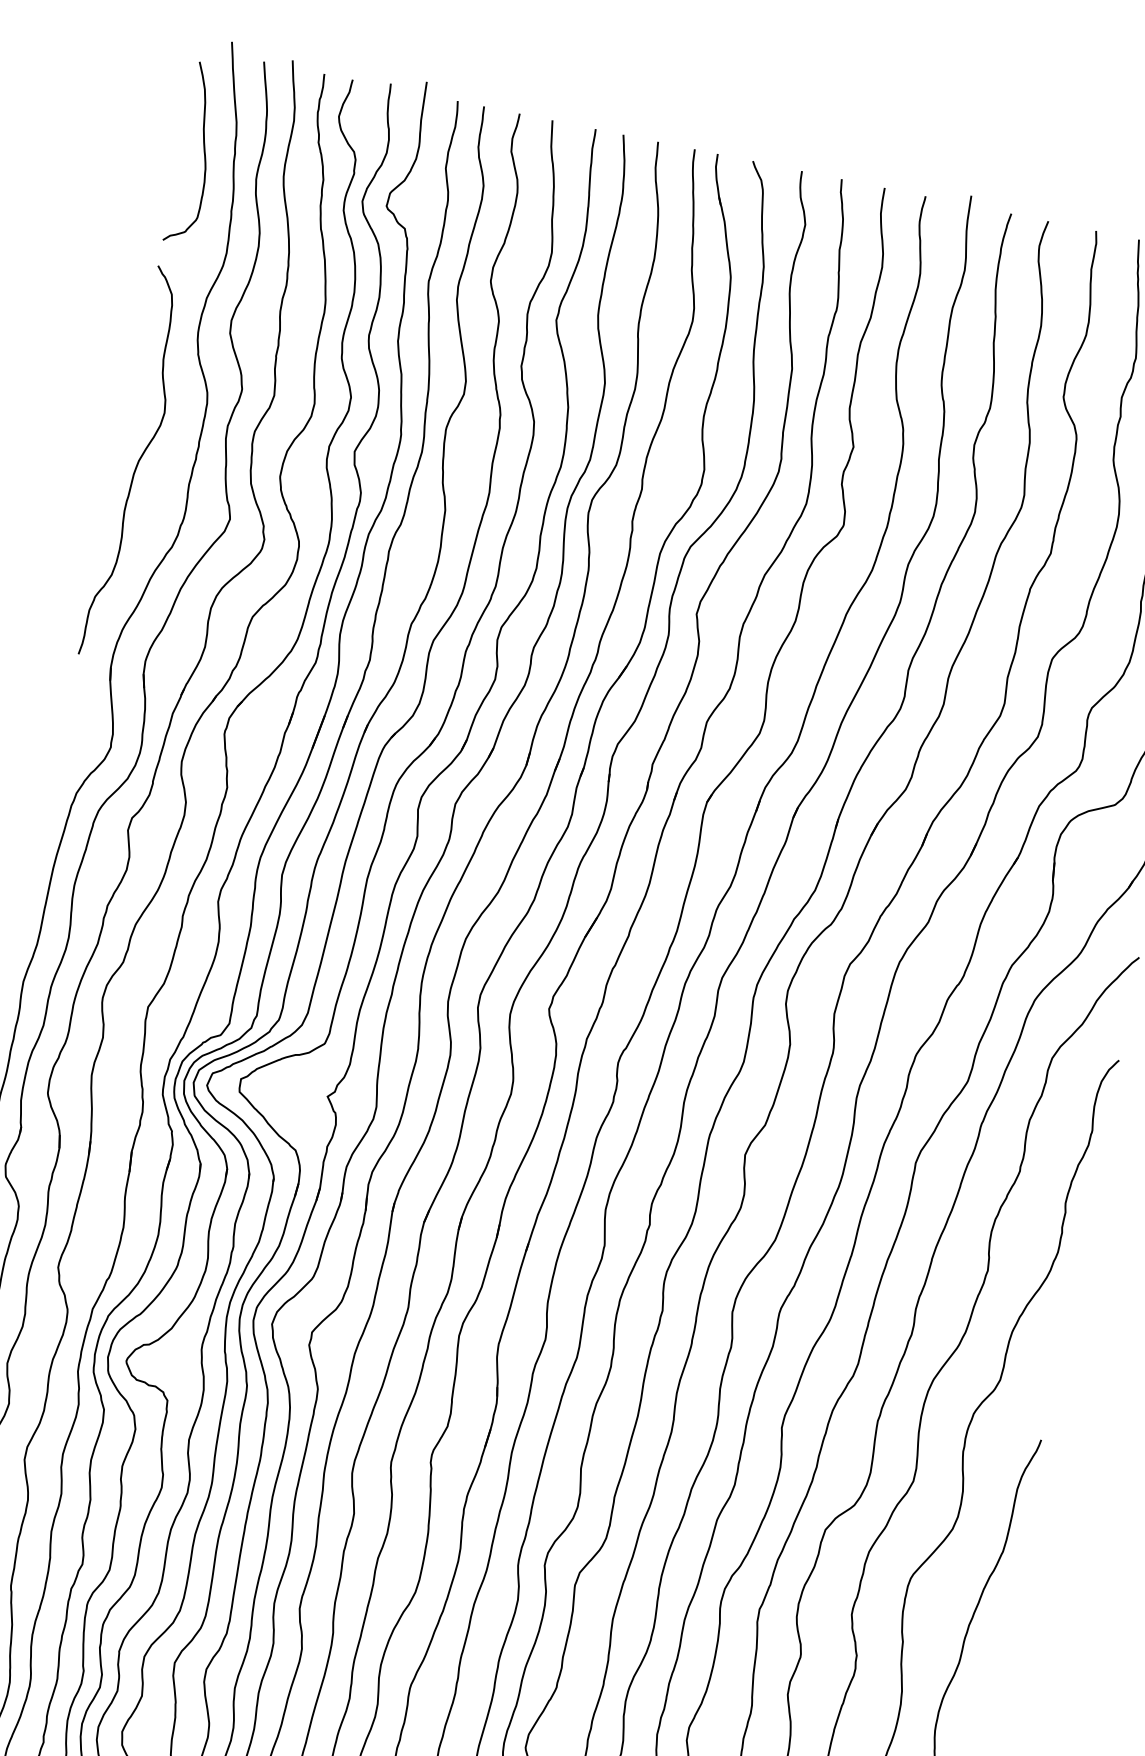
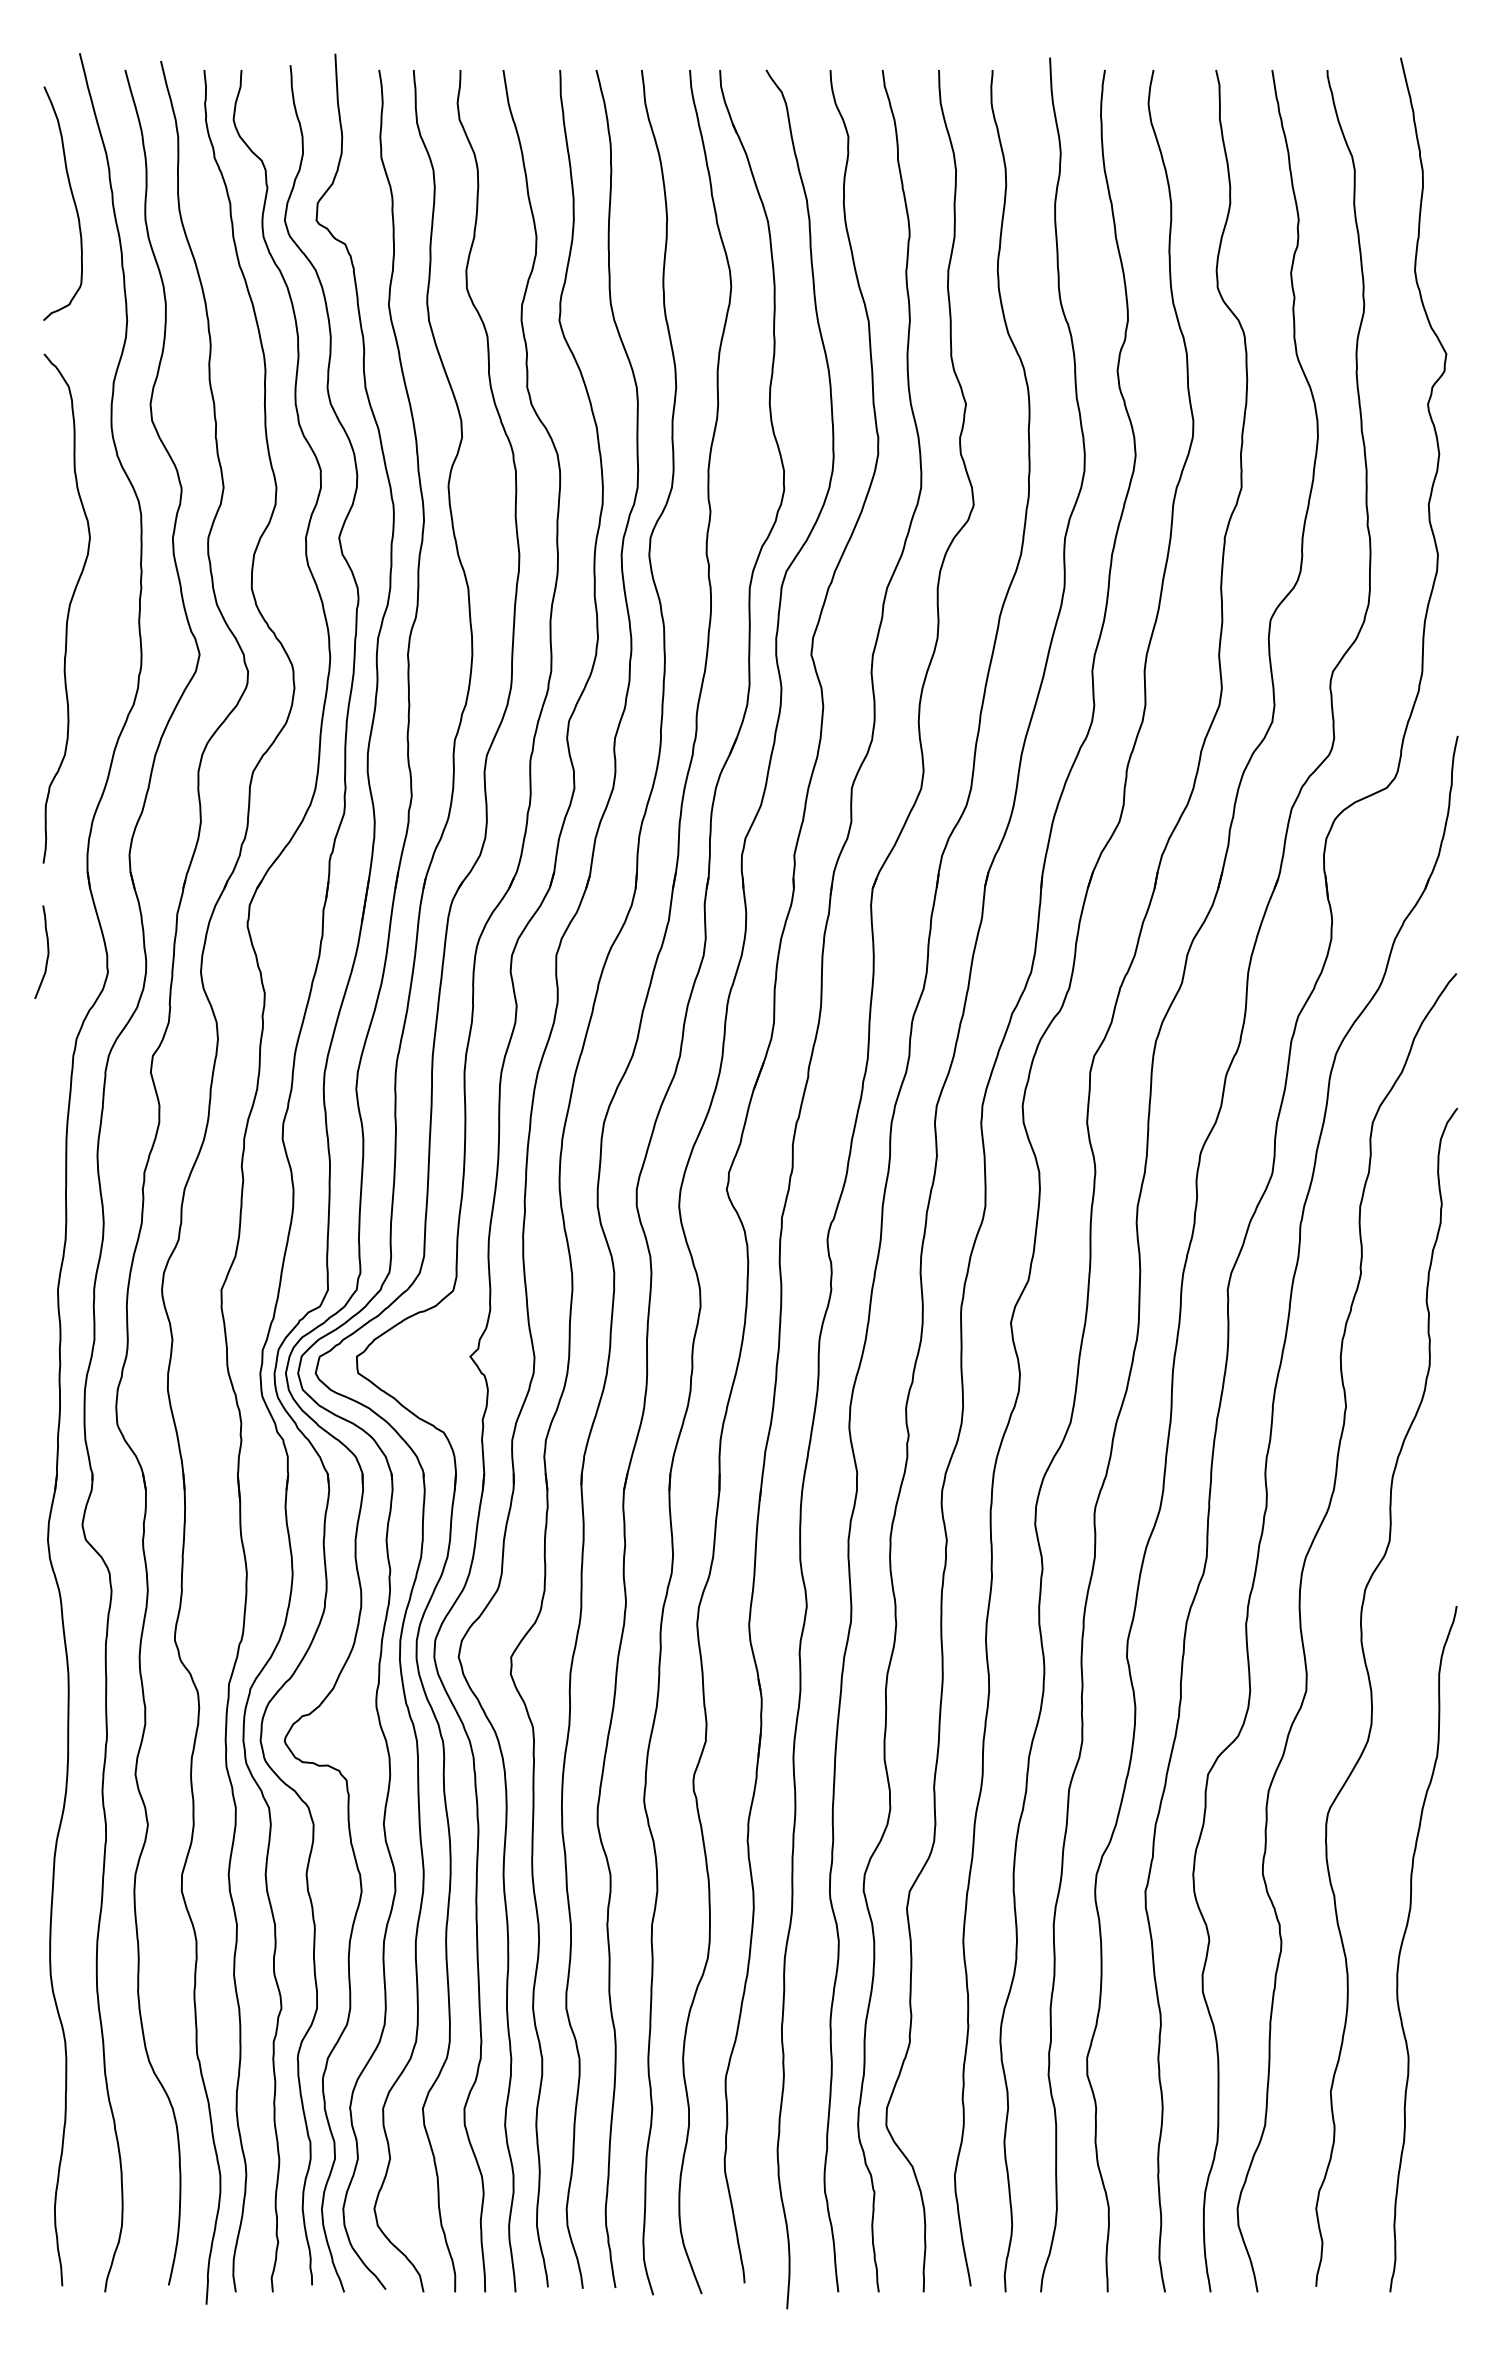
curve: (67, 722) -> (47, 952), added

